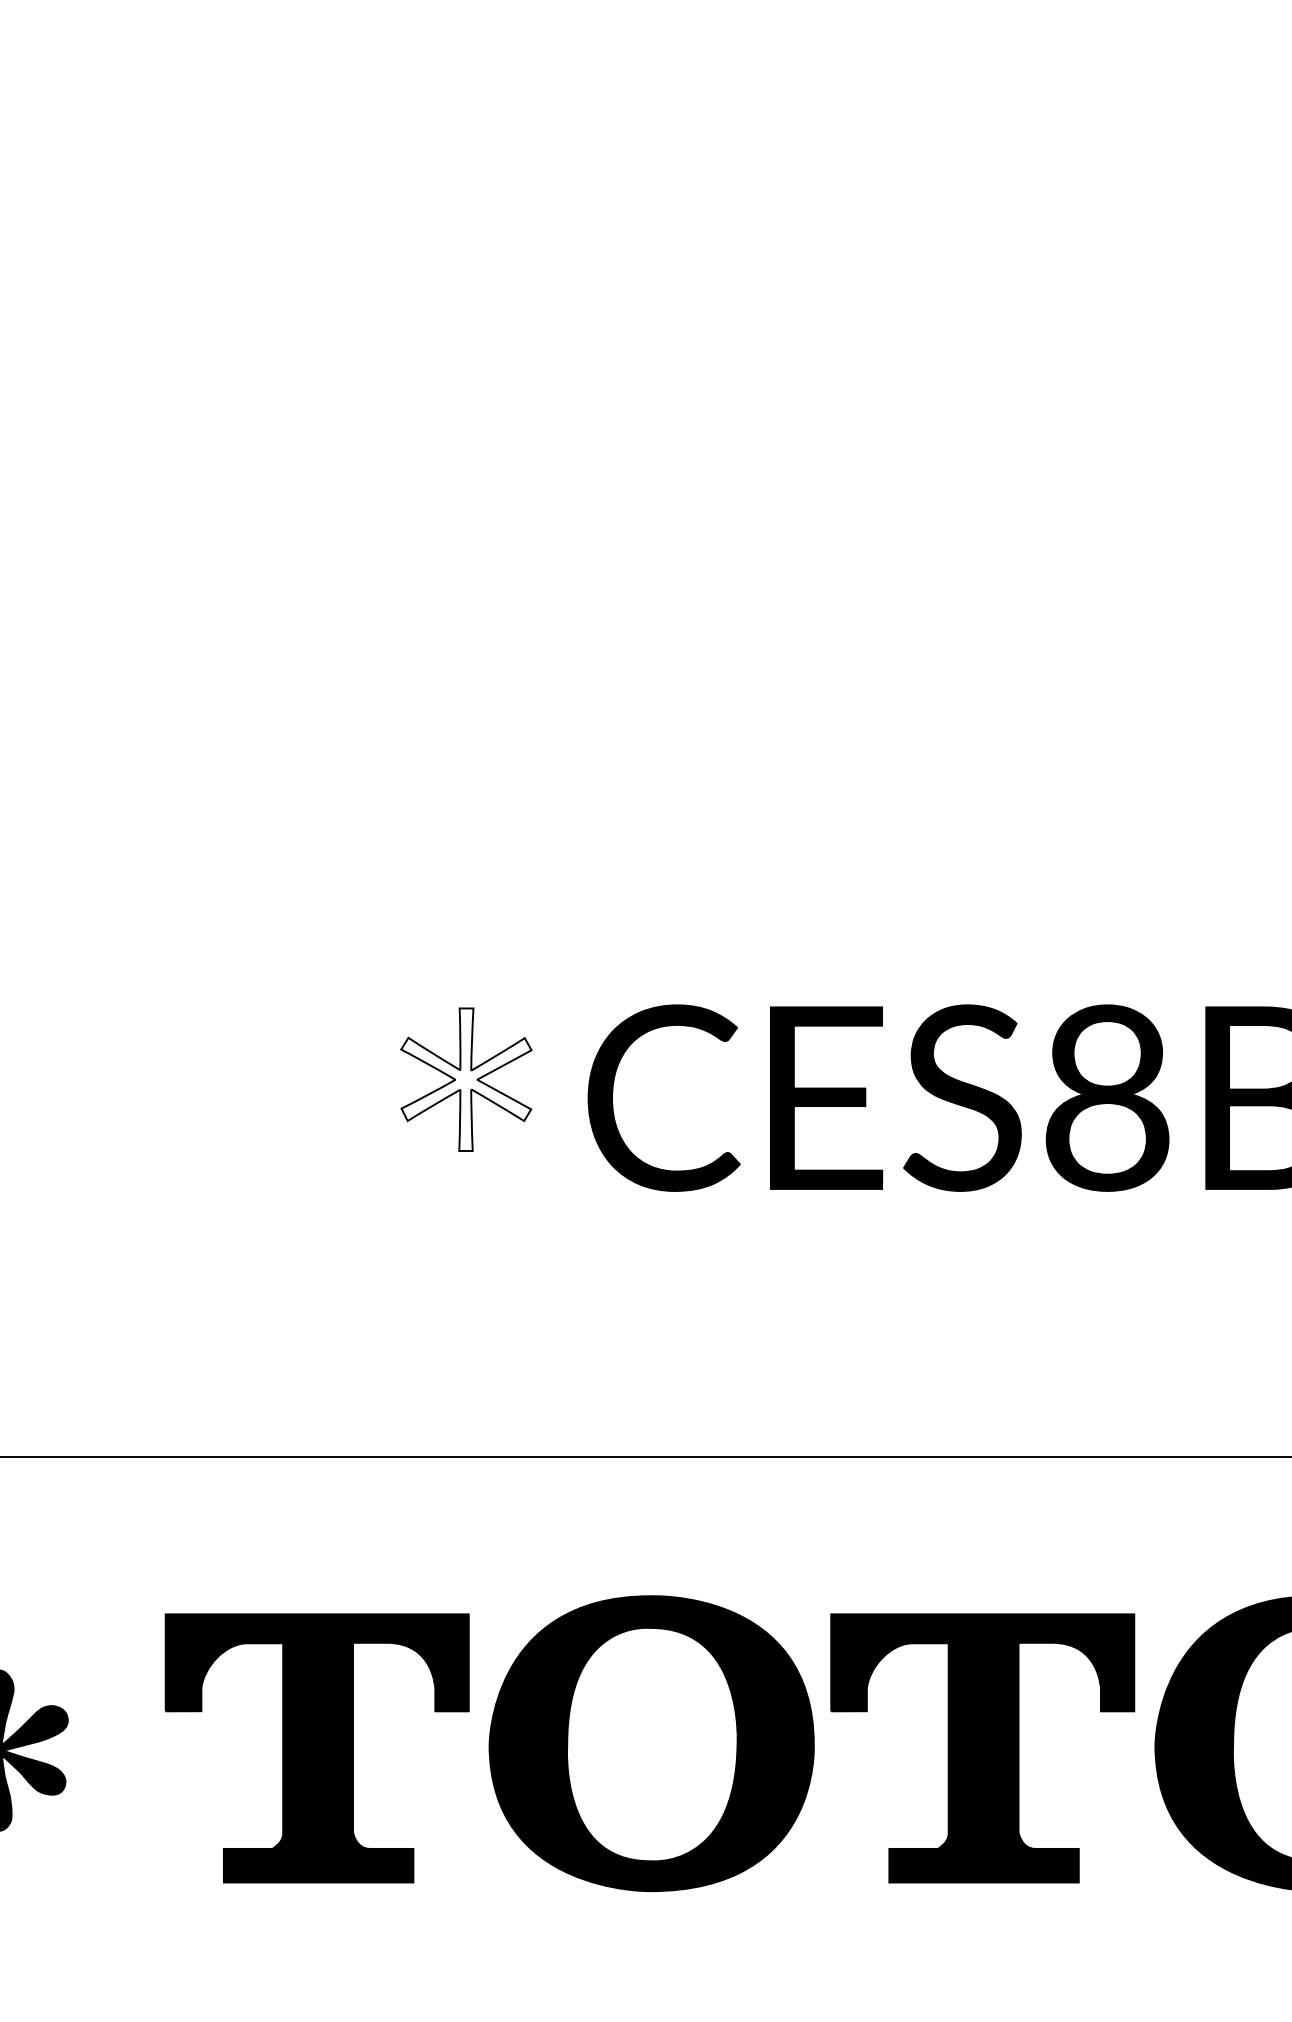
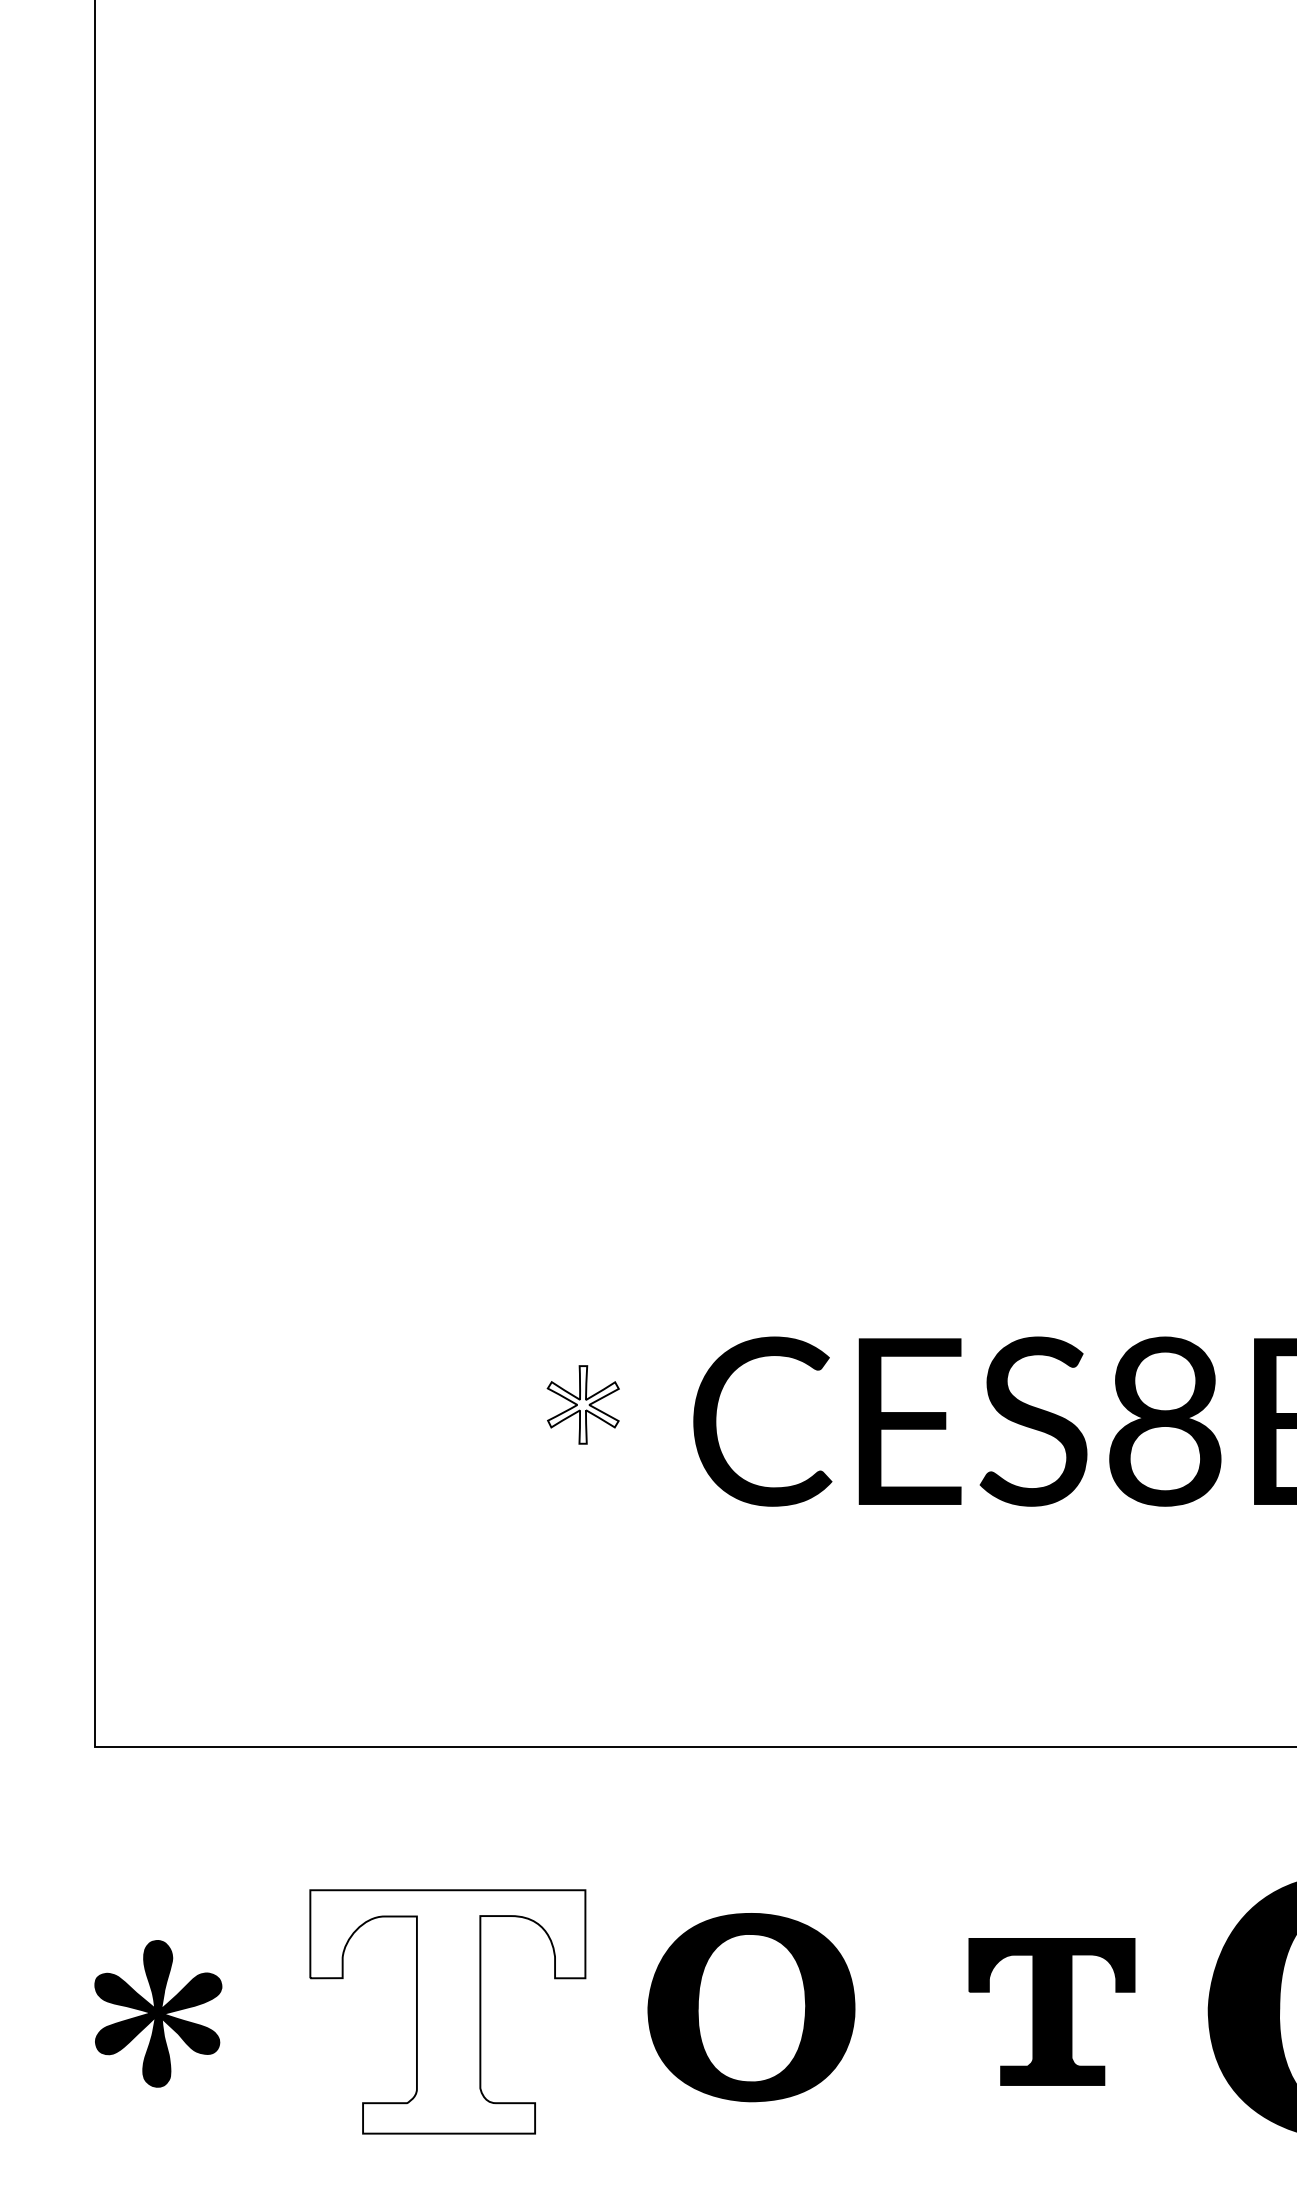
part: (466, 1079) -> (583, 1404), size x0.6
part: (651, 1743) -> (751, 2007), size x0.7
fill: (316, 1747) -> (447, 2011), removed
part: (982, 1747) -> (1051, 2011), size x0.6

